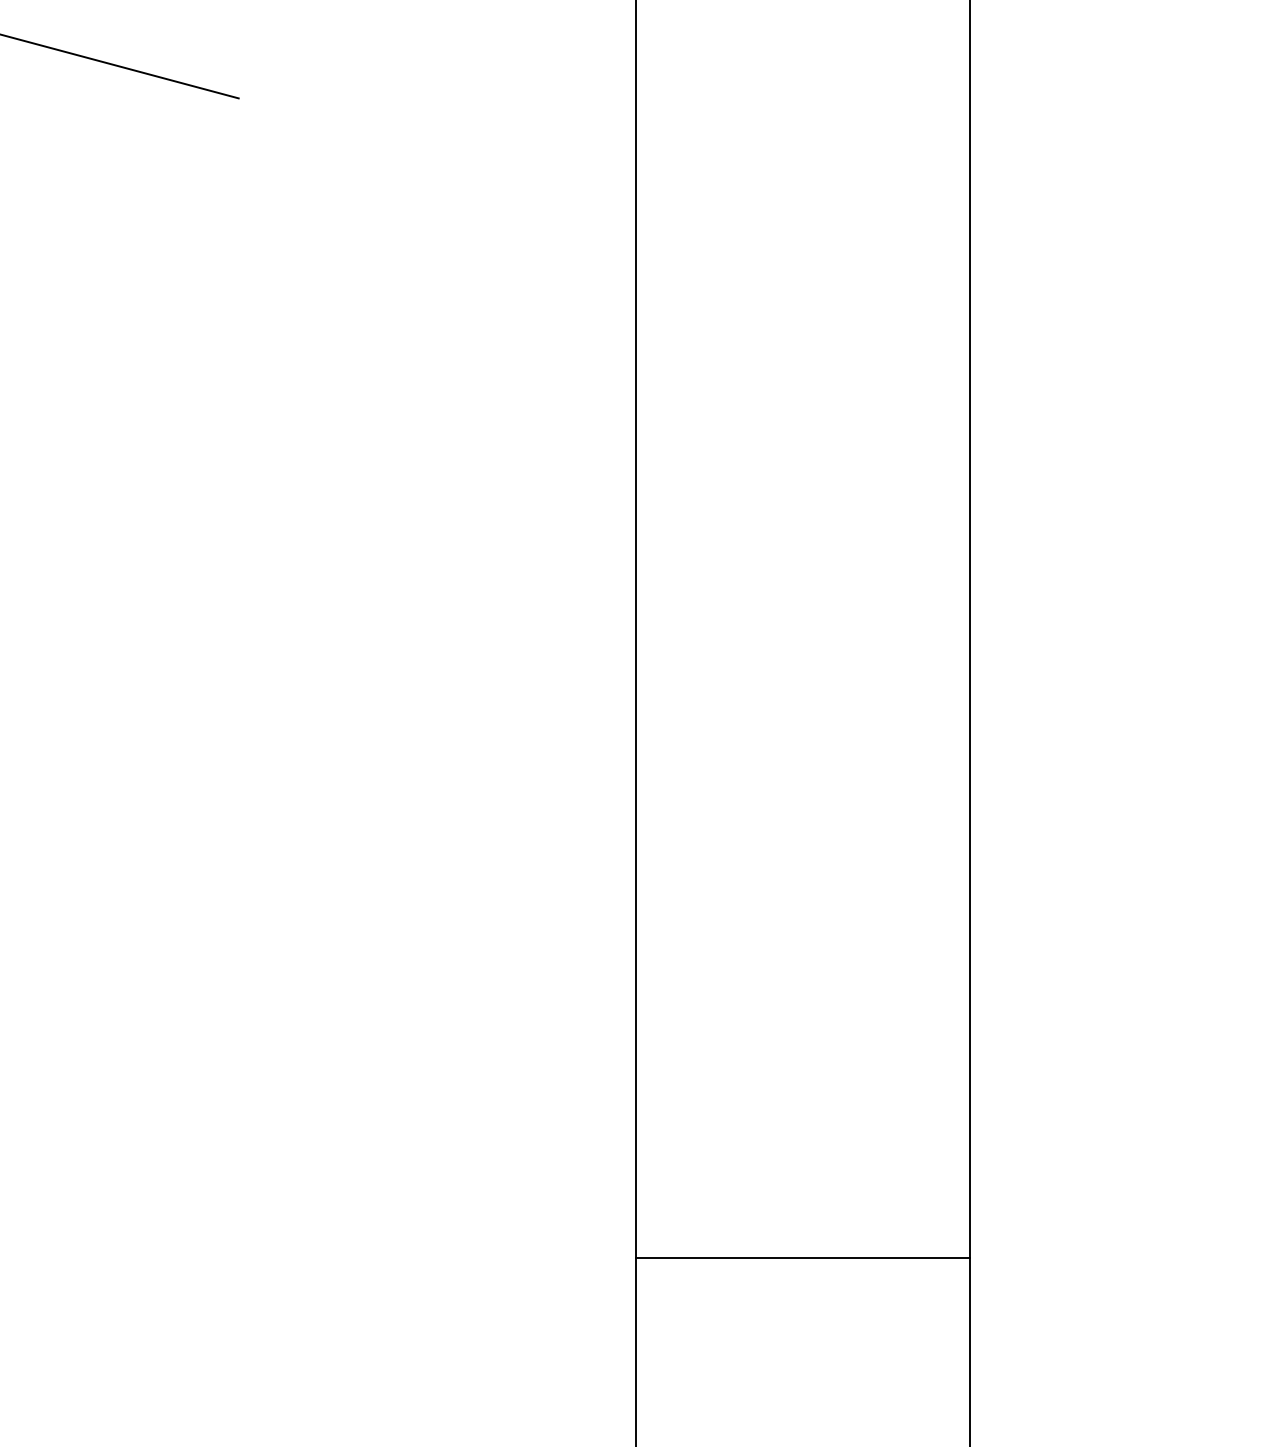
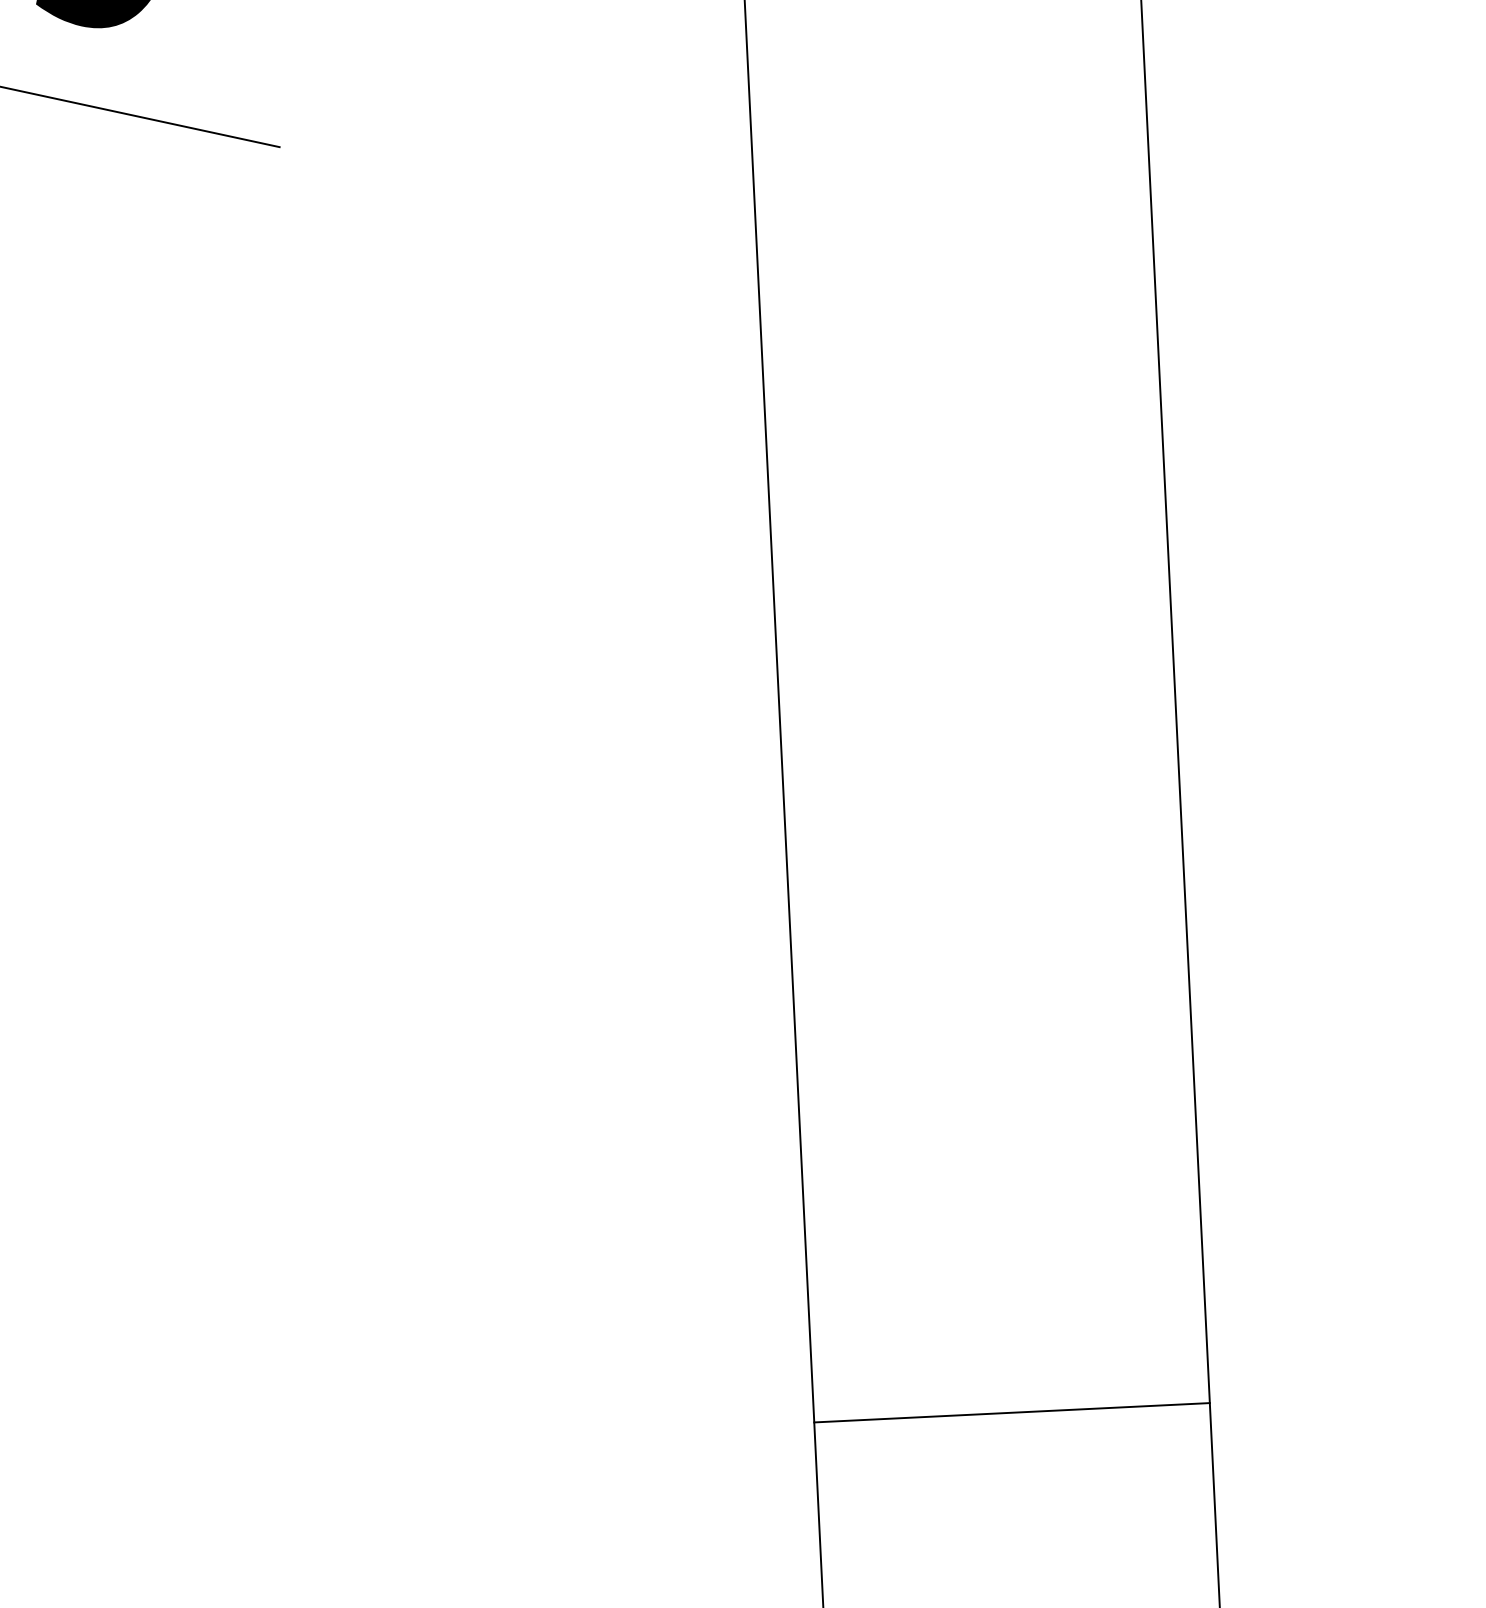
line: (802, 1258) -> (1011, 1413), moved

